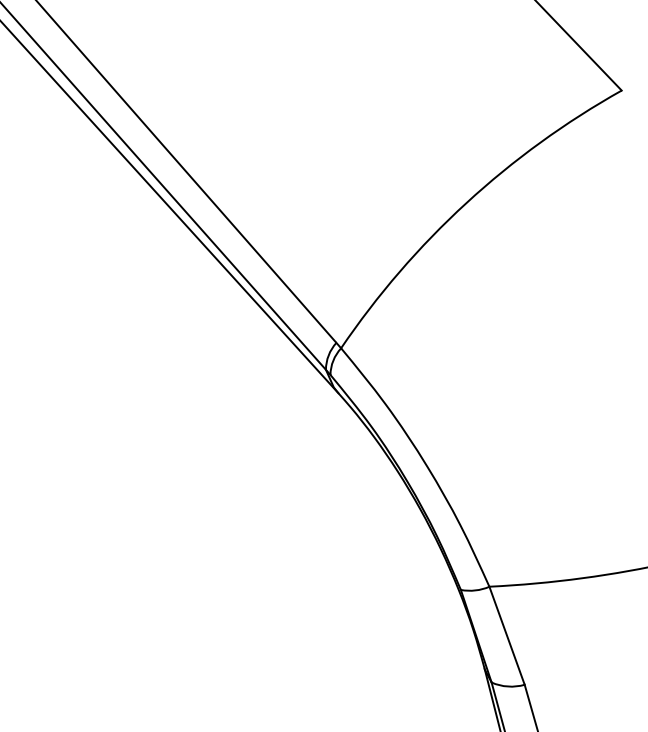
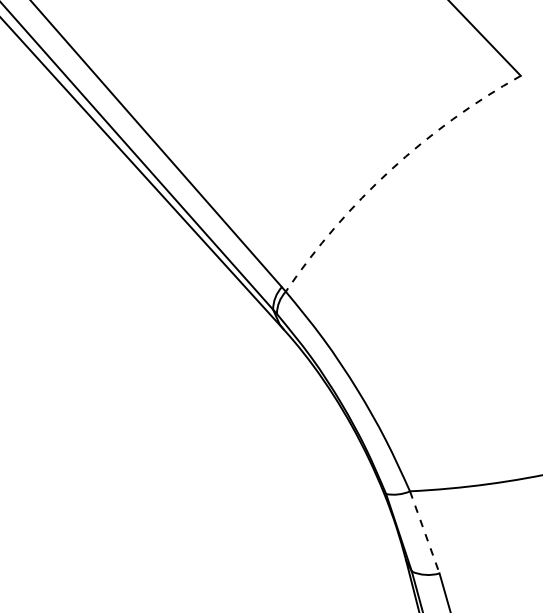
arc: (466, 203) -> (390, 170), solid -> dashed
line: (506, 635) -> (424, 532), solid -> dashed

